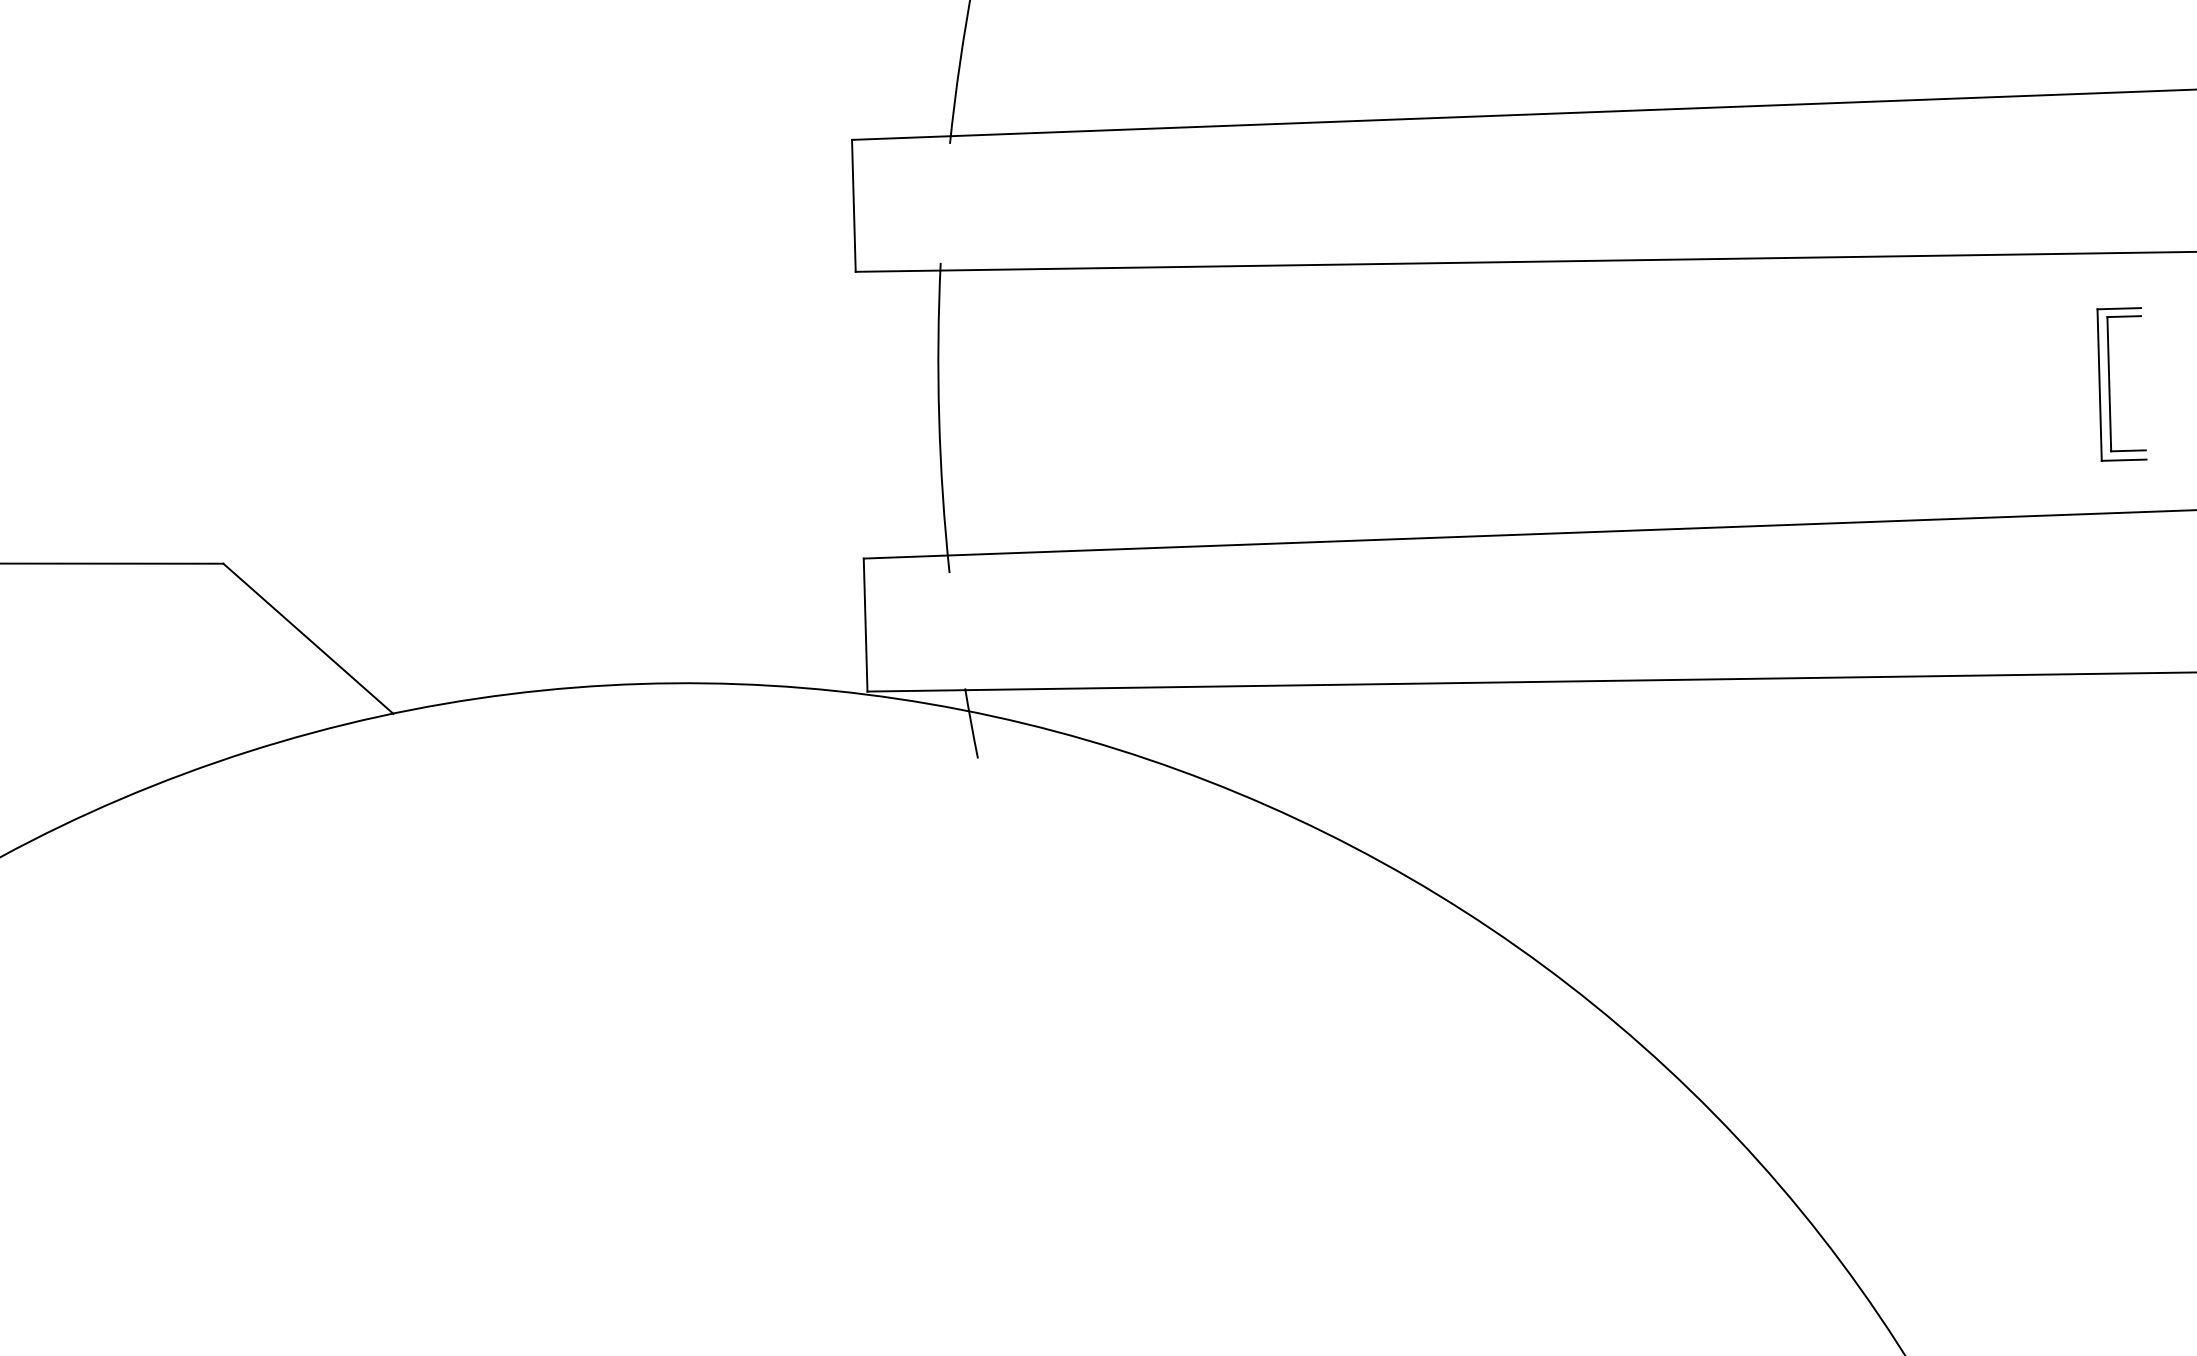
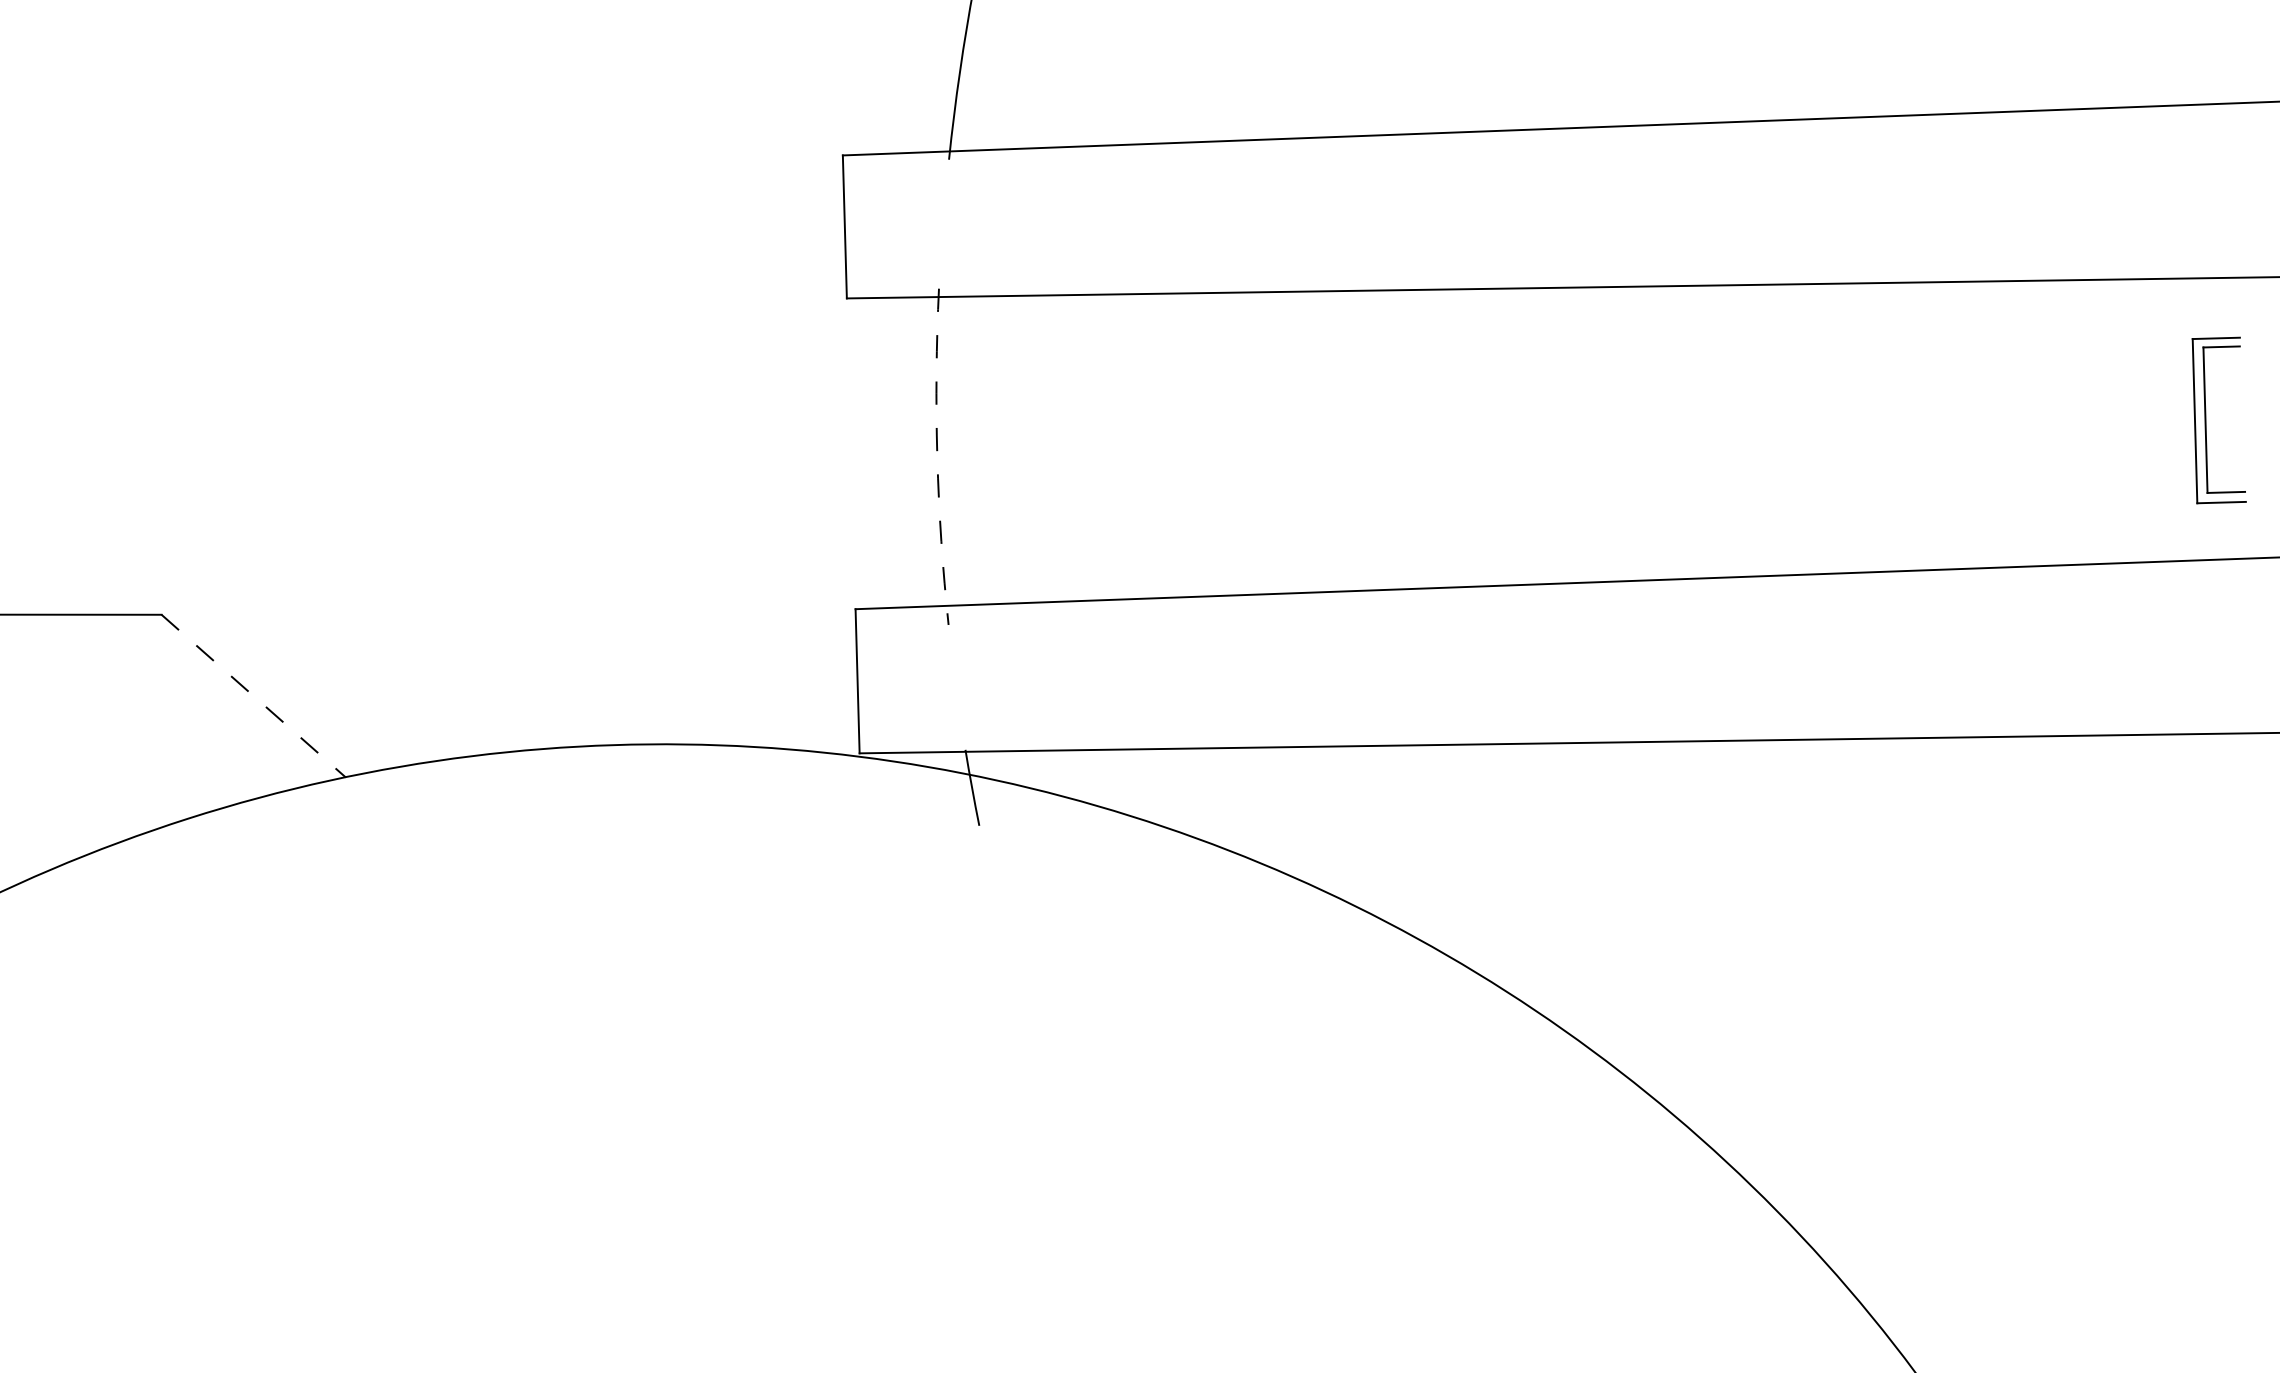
arc: (939, 418) -> (937, 457), solid -> dashed
line: (308, 639) -> (253, 696), solid -> dashed

